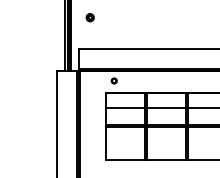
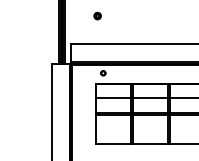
part: (90, 17) -> (97, 15), moved

